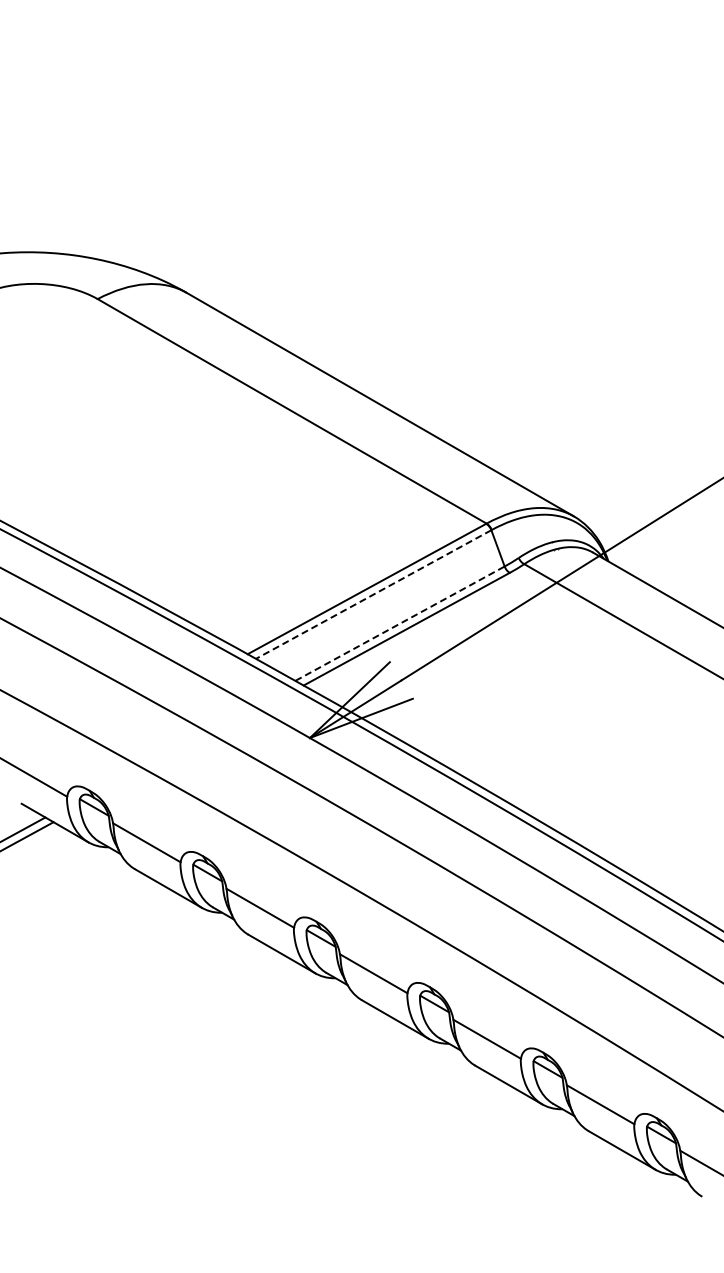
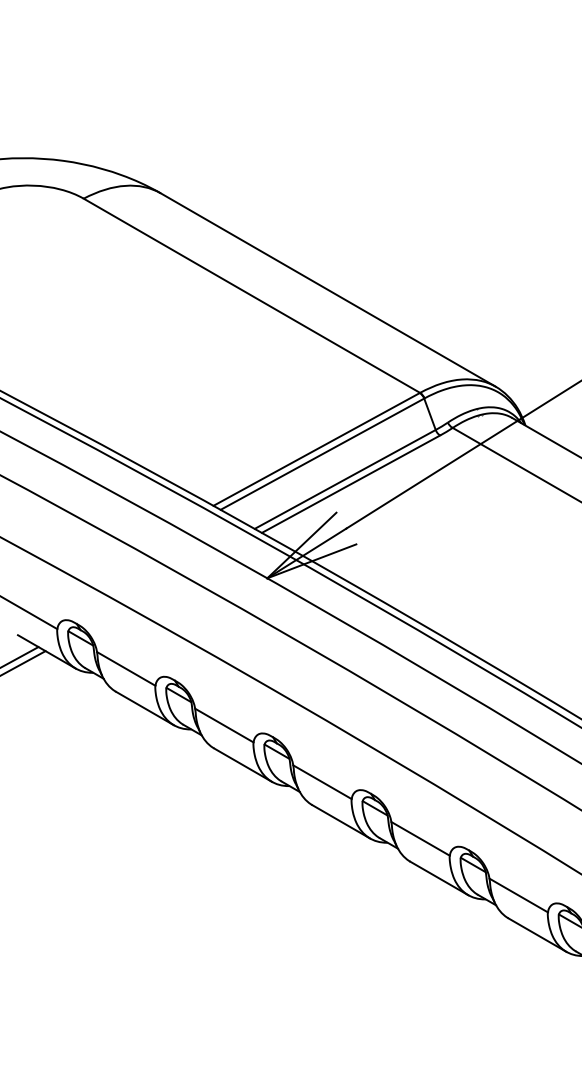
line: (373, 594) -> (322, 454), dashed -> solid
line: (400, 623) -> (345, 479), dashed -> solid

